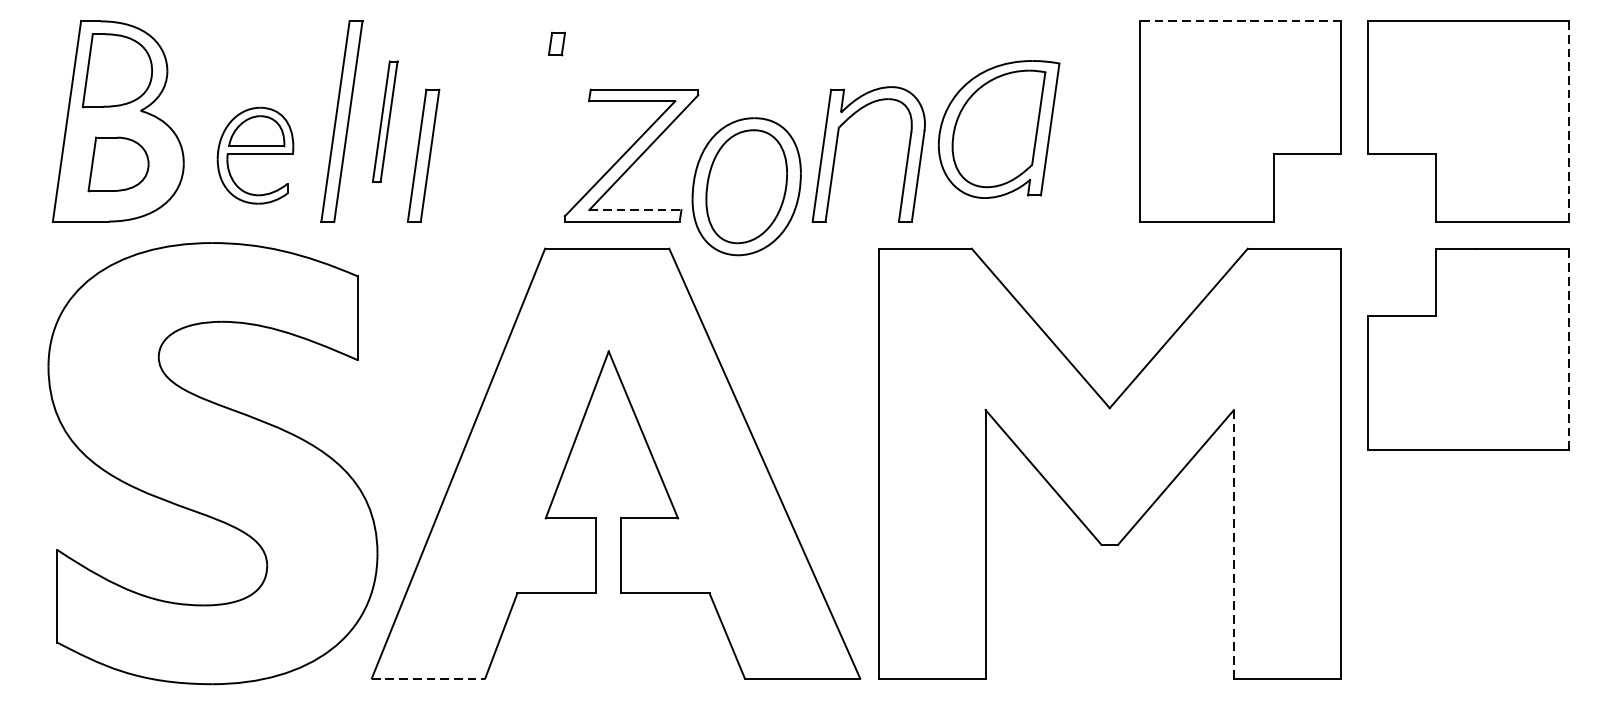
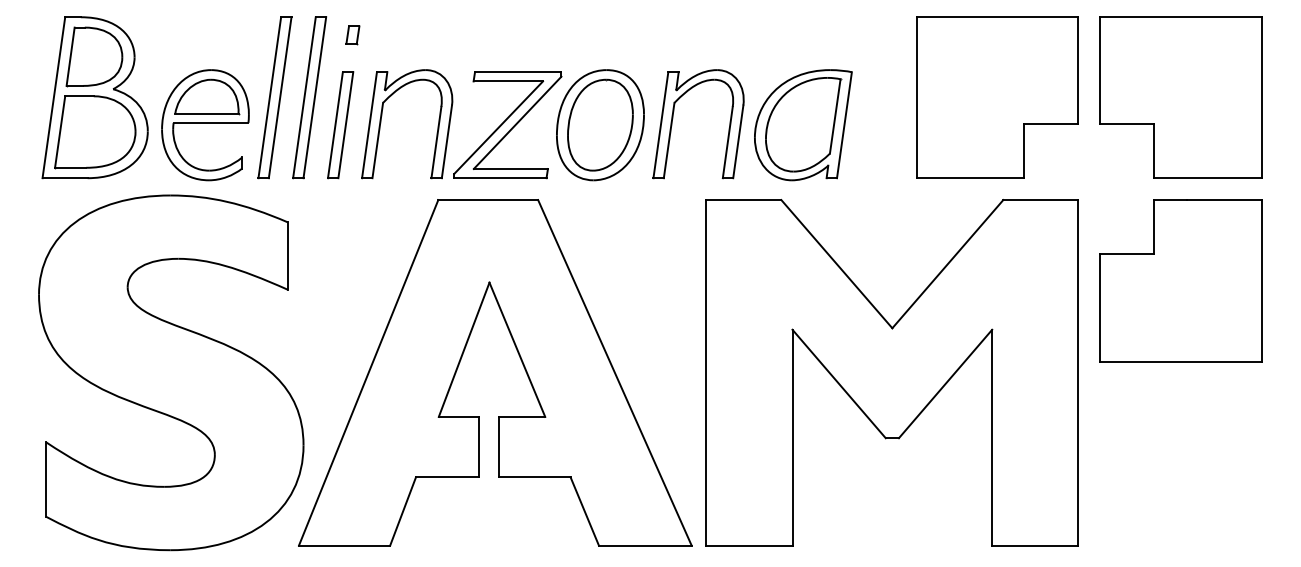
line: (1240, 20) -> (997, 16), dashed -> solid
part: (556, 44) -> (352, 35), moved
part: (384, 121) -> (309, 97), size x1.67
line: (1568, 121) -> (1261, 97), dashed -> solid
part: (999, 129) -> (803, 125), moved
part: (474, 153) -> (381, 123), added
part: (255, 155) -> (205, 125), size x1.43
part: (118, 164) -> (95, 132), size x1.67
part: (746, 187) -> (600, 125), moved
line: (636, 210) -> (511, 169), dashed -> solid
line: (1568, 348) -> (1261, 280), dashed -> solid
line: (1234, 544) -> (992, 437), dashed -> solid
line: (428, 678) -> (344, 545), dashed -> solid

